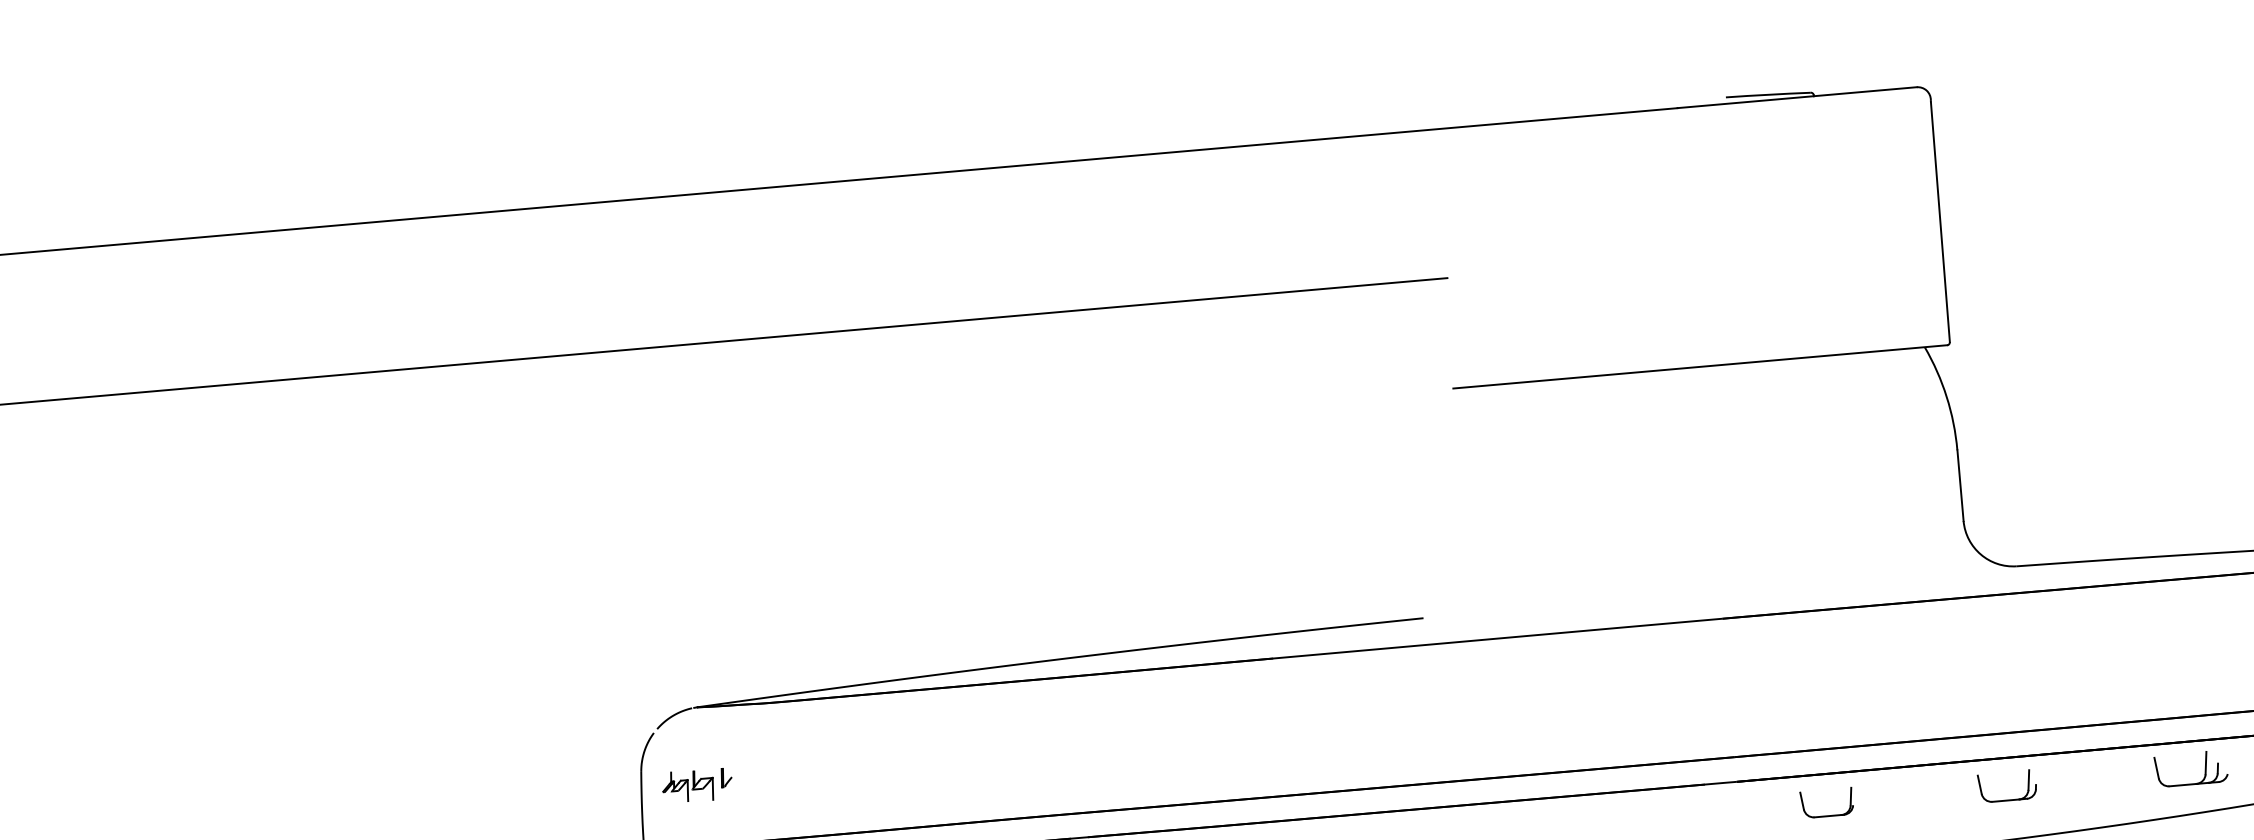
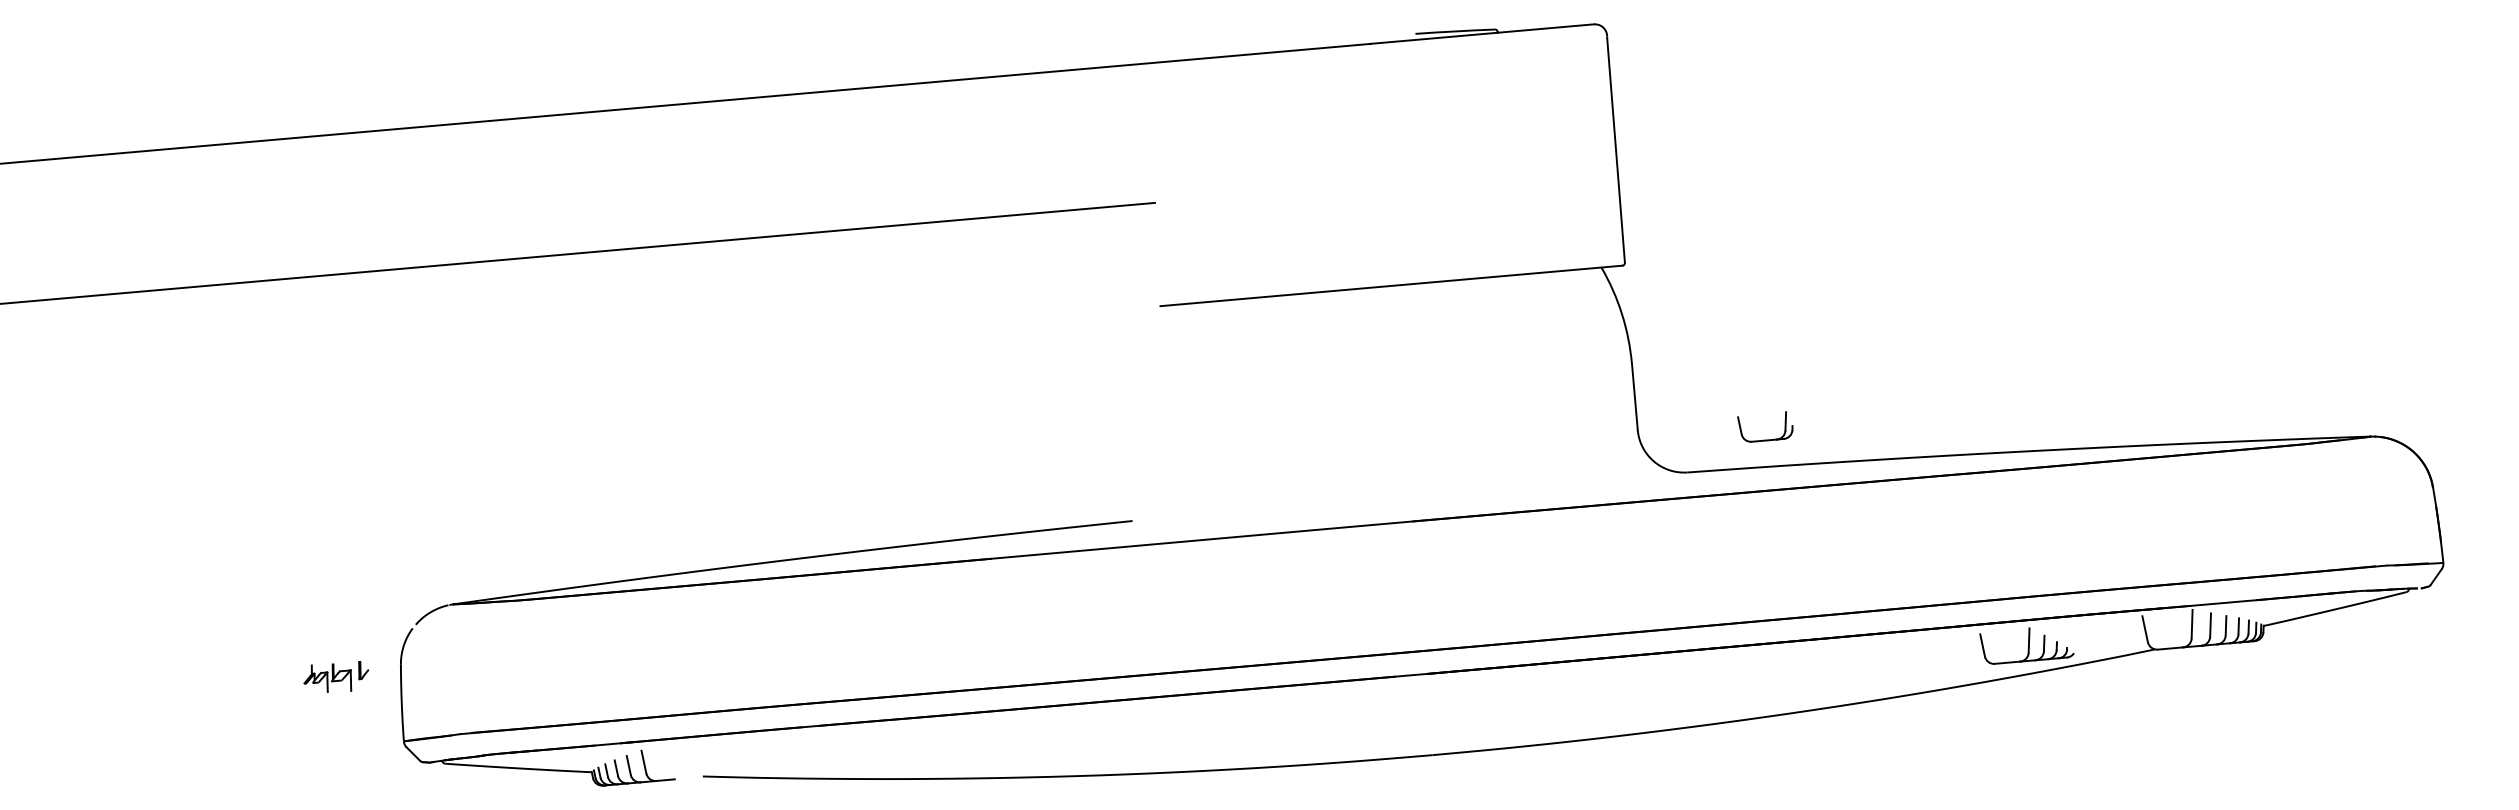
part: (2204, 769) -> (1863, 662), removed
part: (697, 784) -> (336, 676), moved
part: (2007, 799) -> (1765, 439), moved
part: (1826, 815) -> (1509, 705), removed

